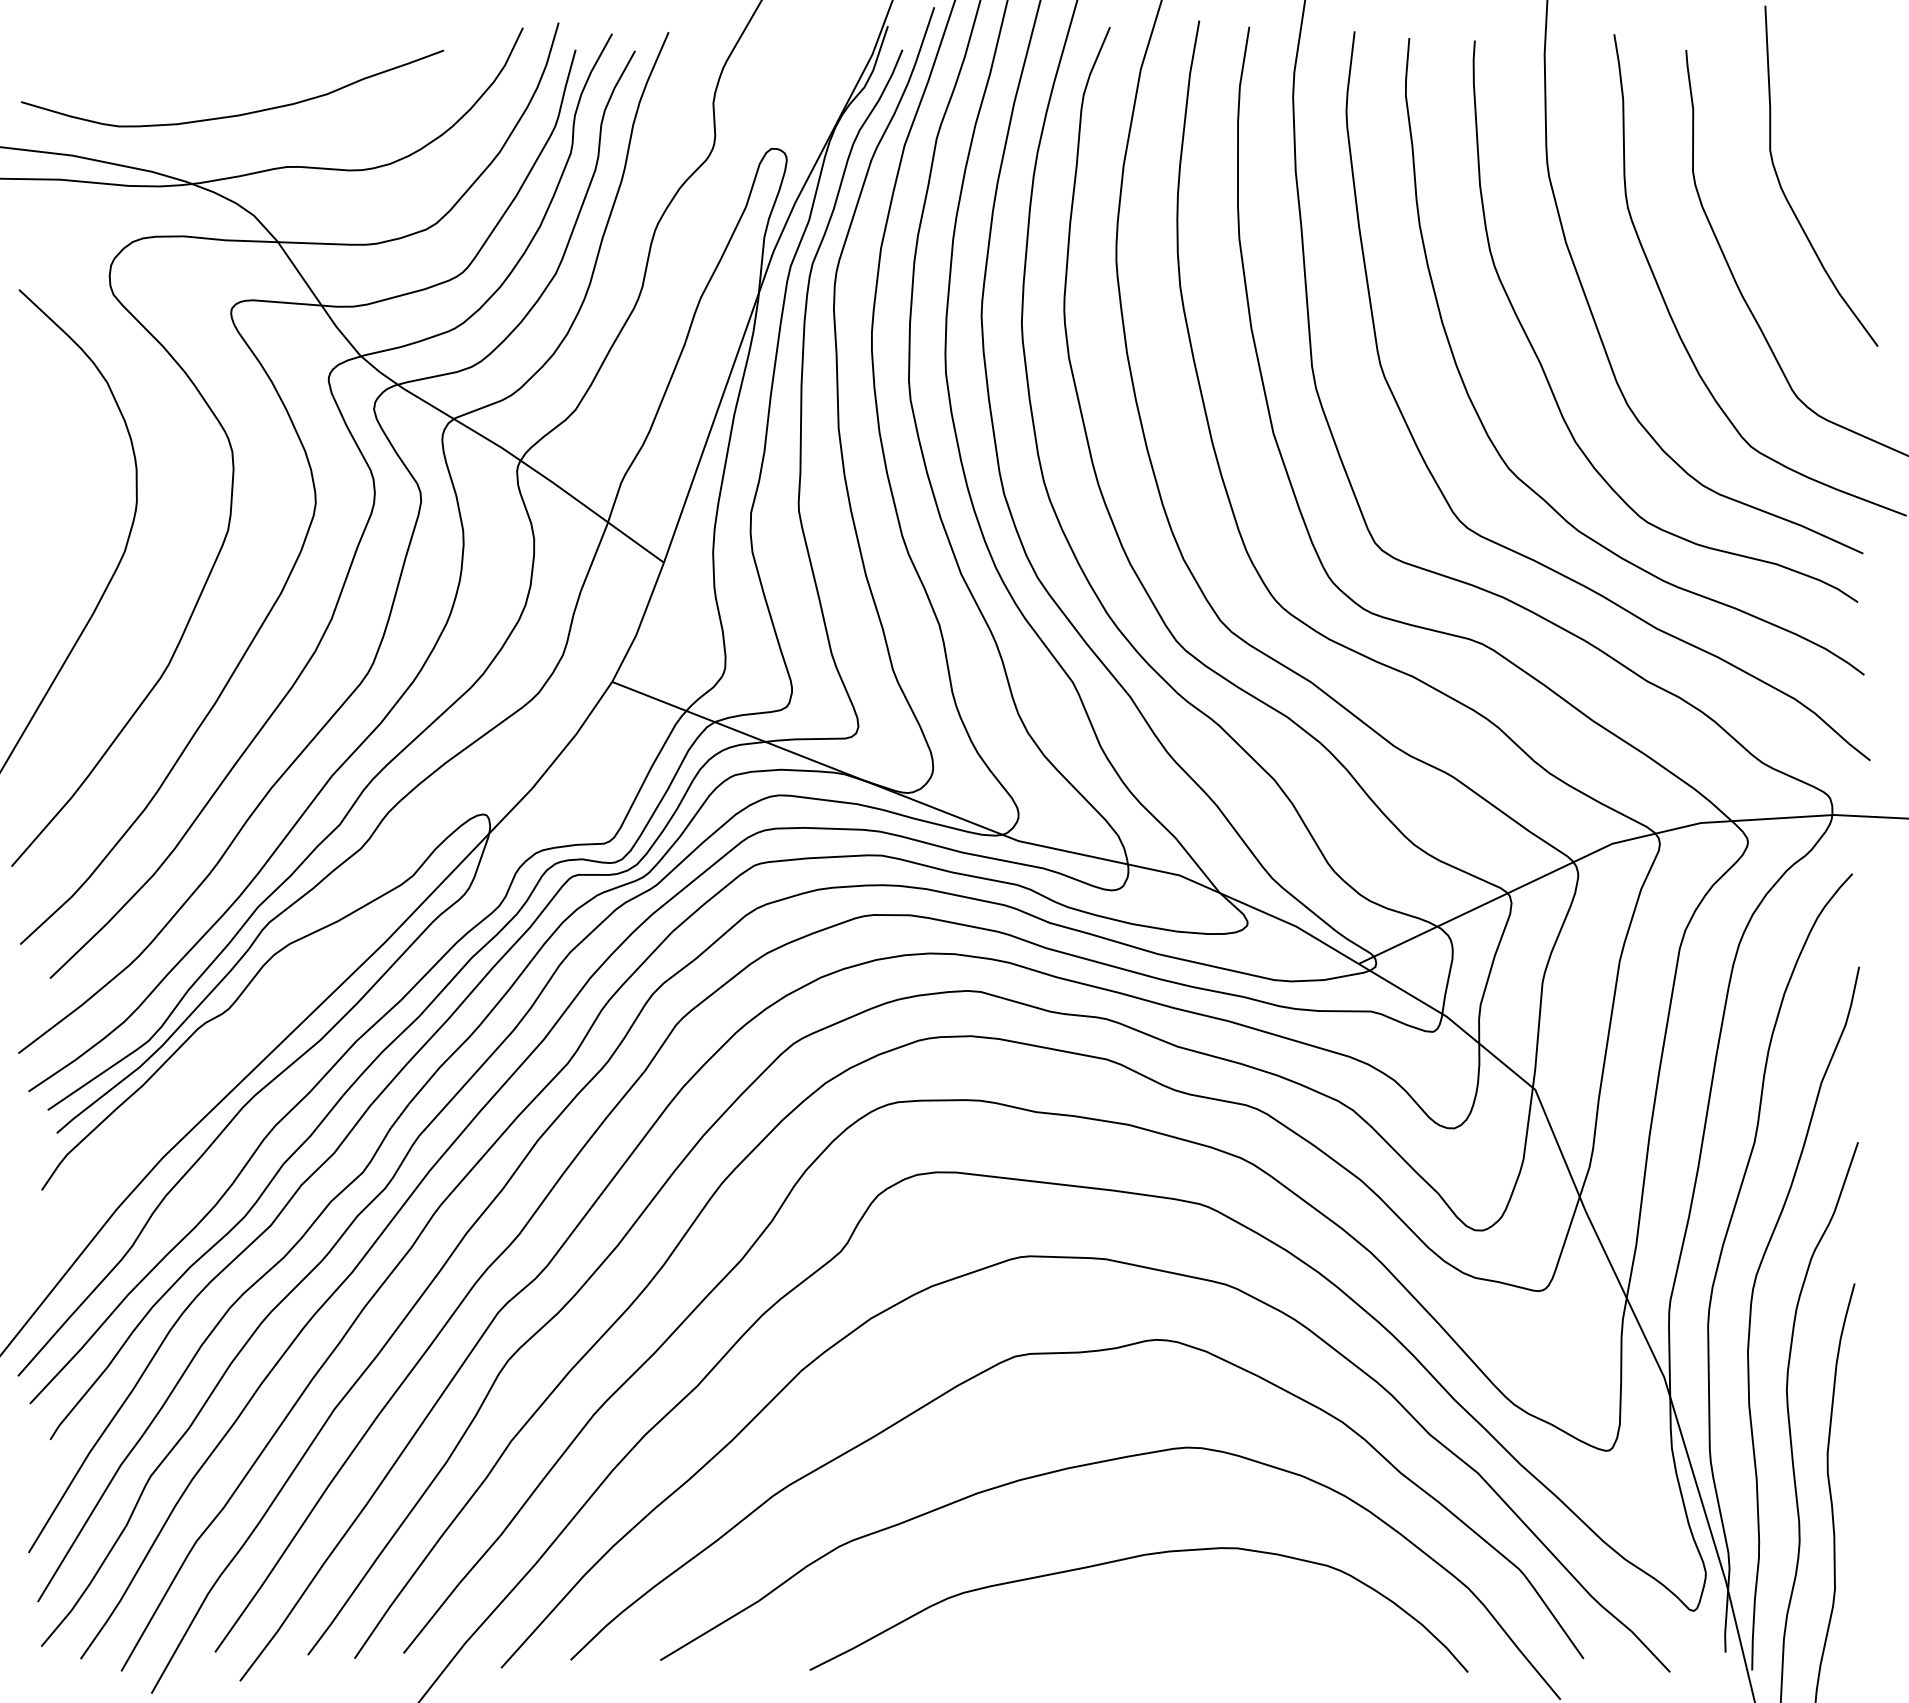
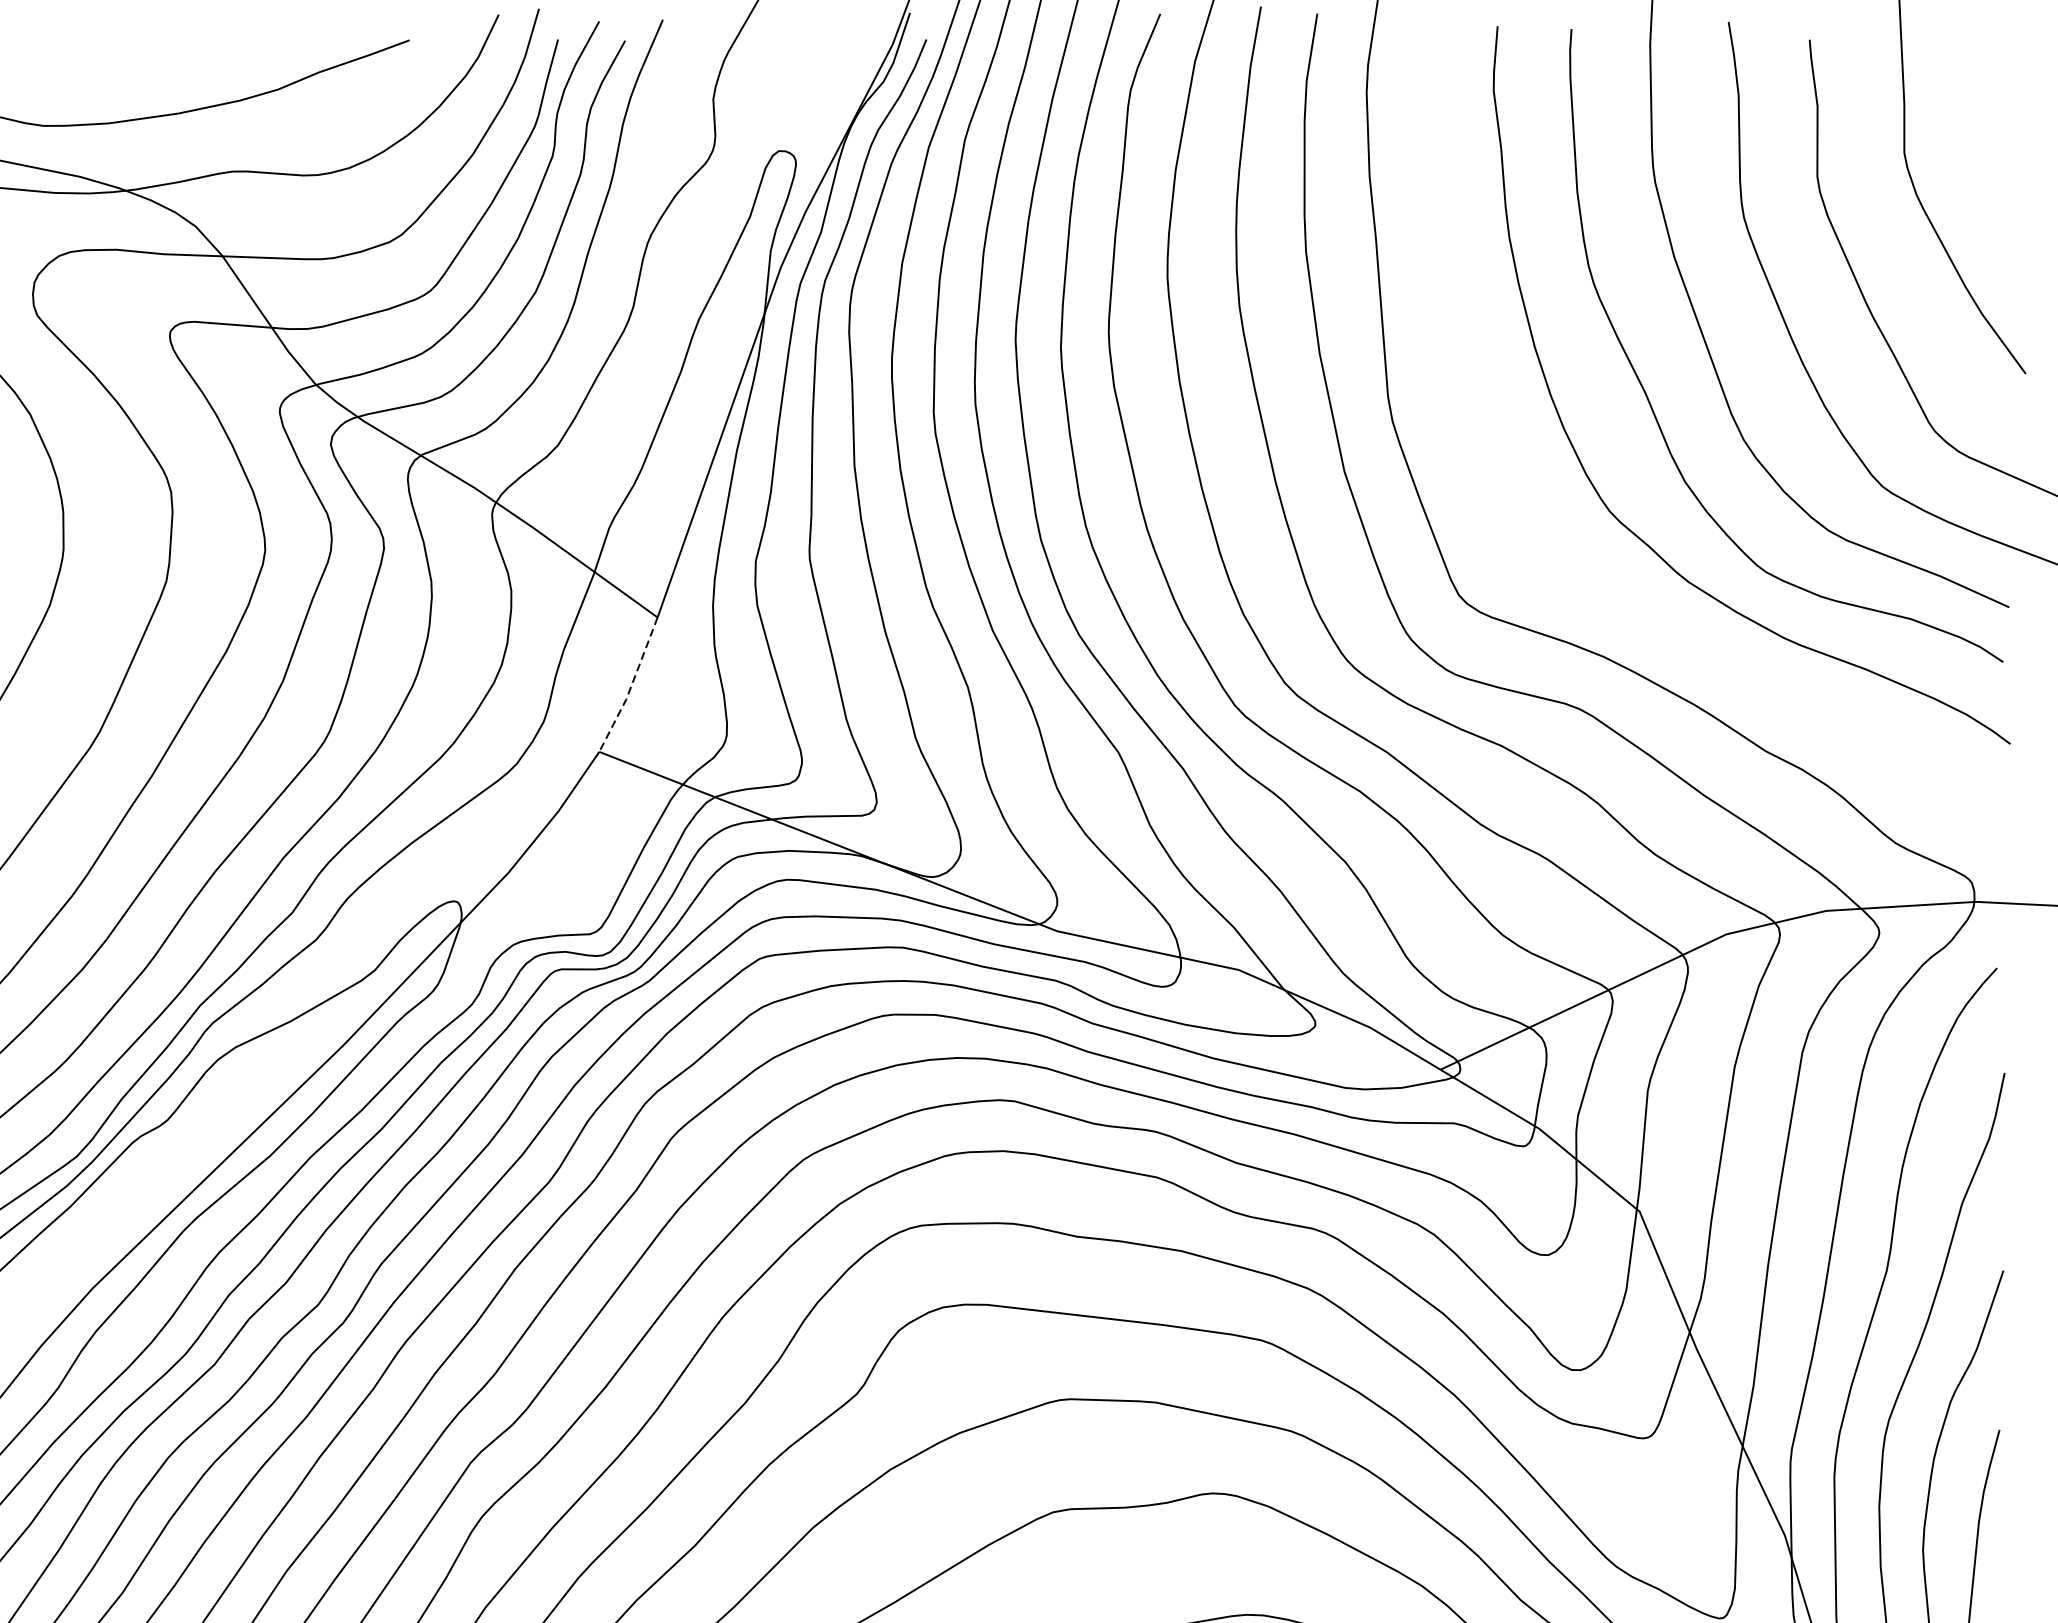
curve: (1530, 557) -> (1634, 611), removed
line: (640, 624) -> (631, 687), solid -> dashed

